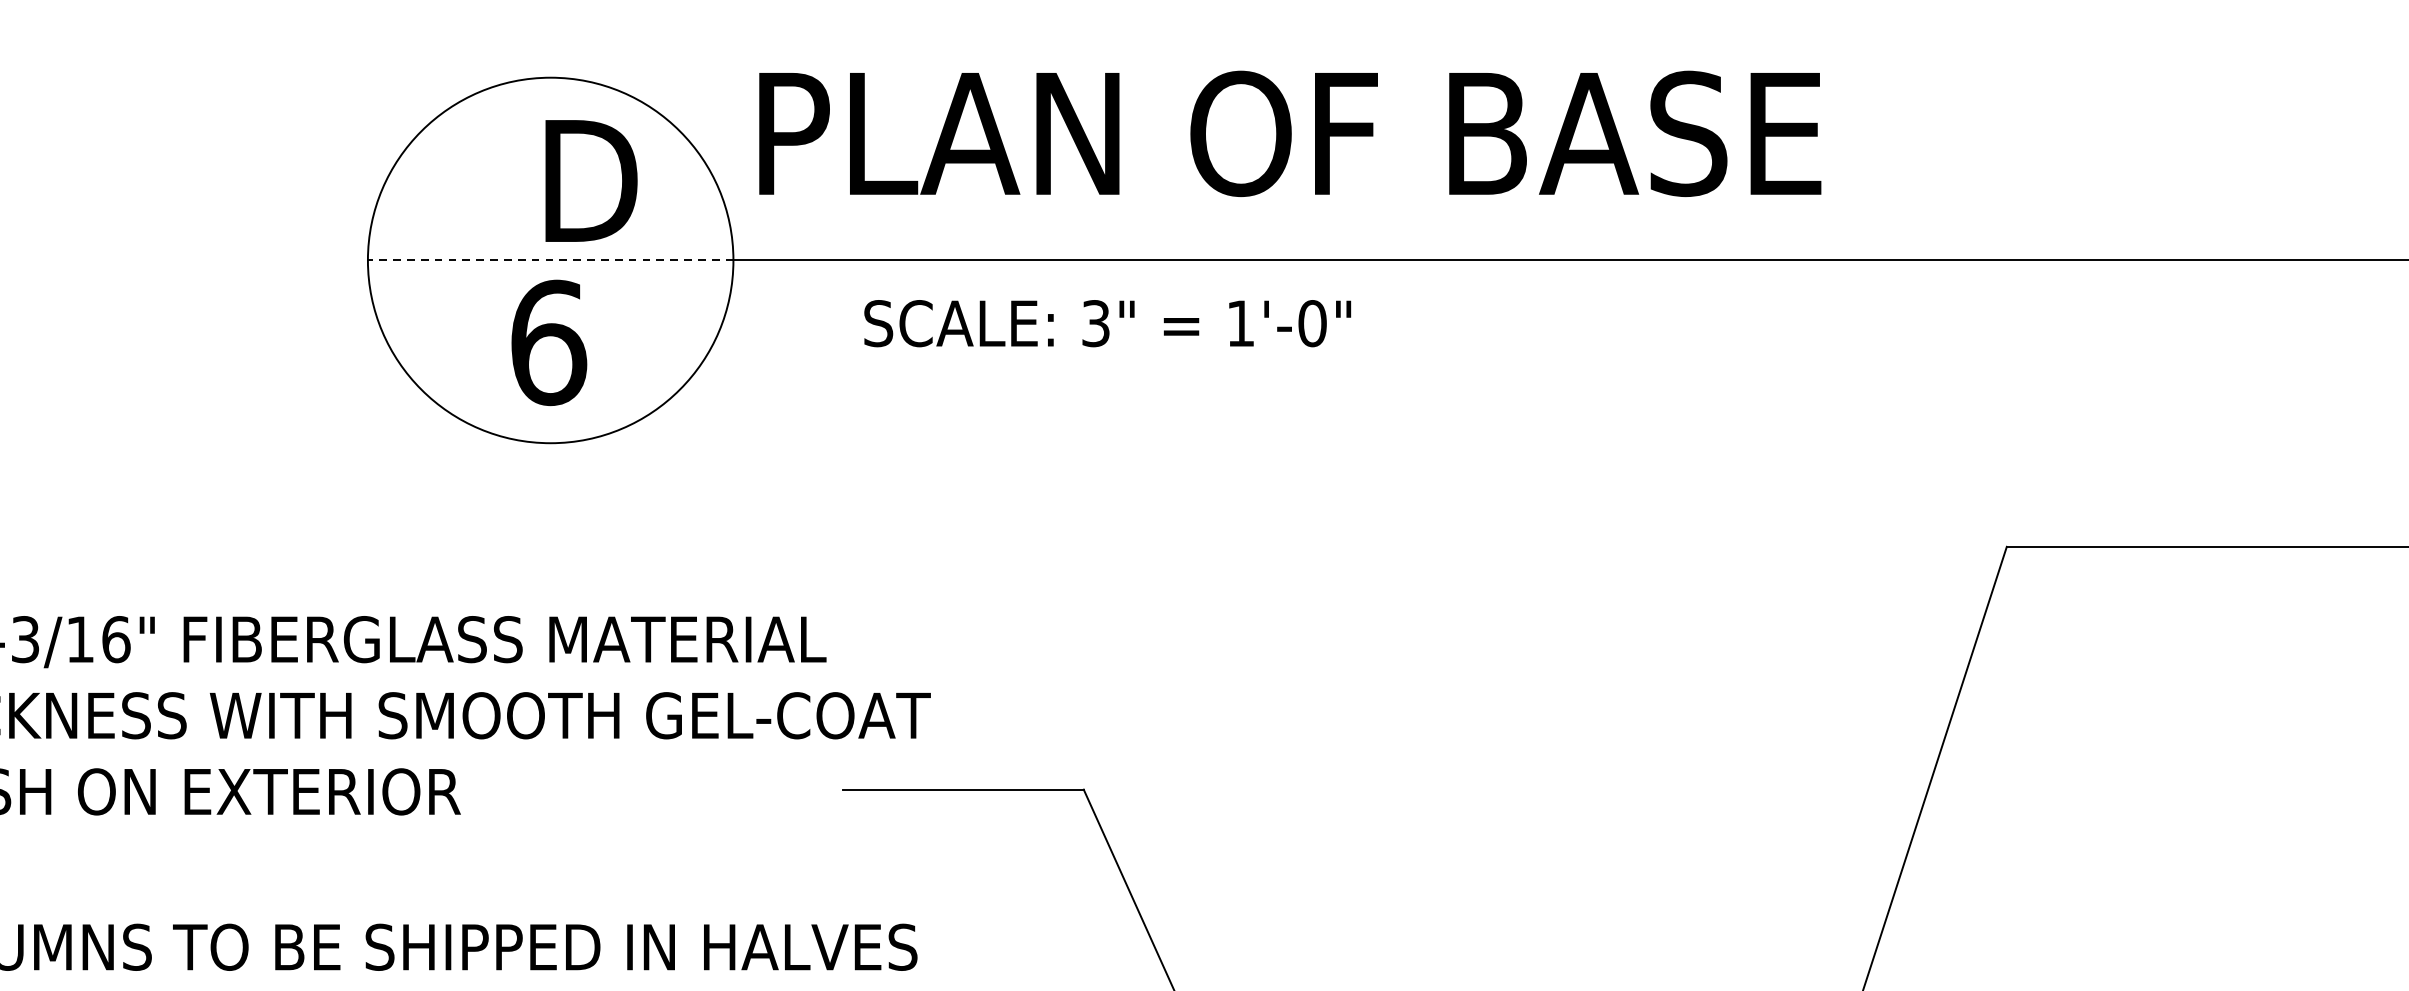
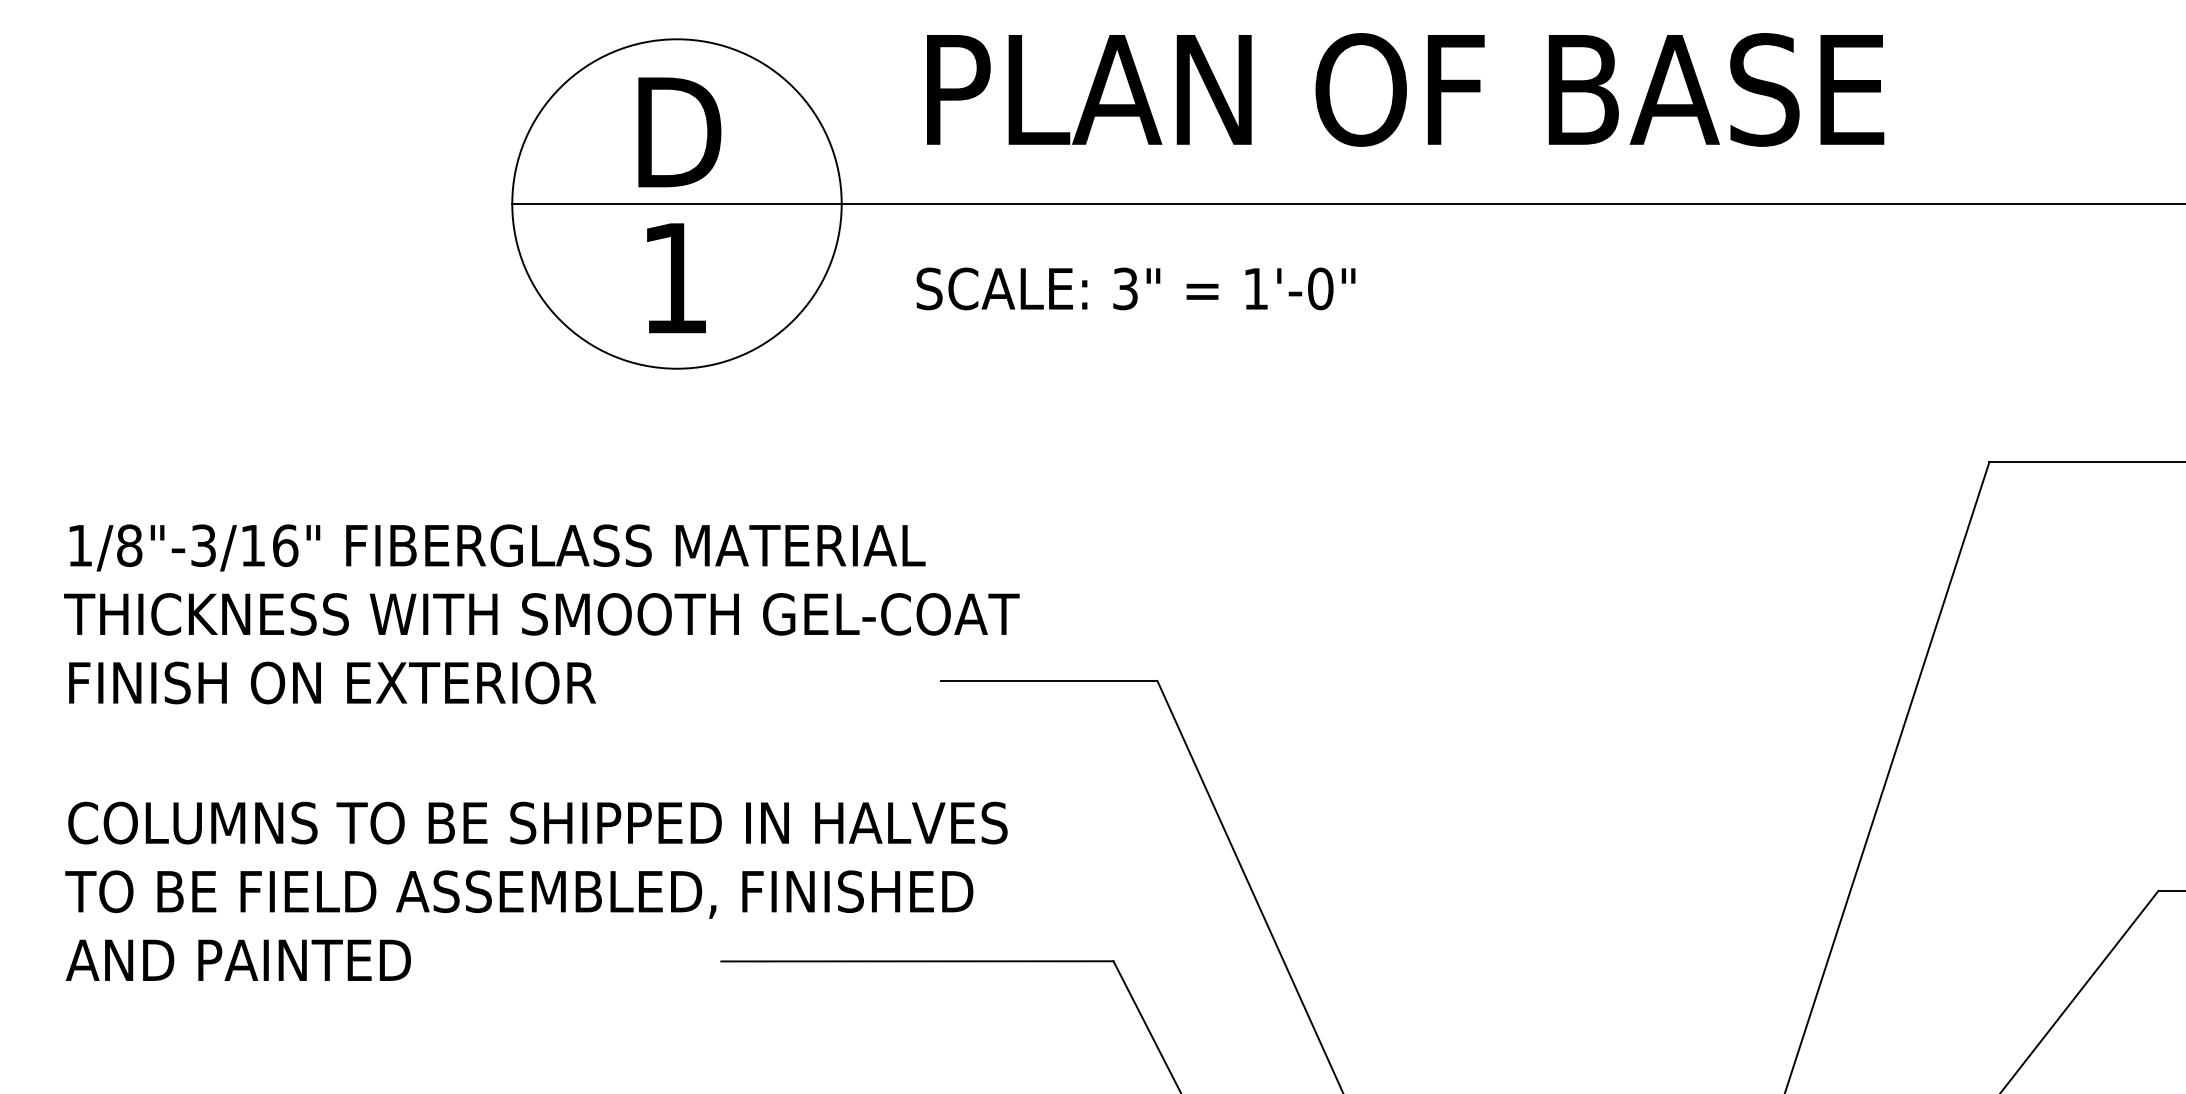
text: (1290, 133) -> (1405, 89), moved
text: (591, 181) -> (679, 132), moved
line: (550, 260) -> (676, 204), dashed -> solid
text: (1107, 323) -> (1135, 288), moved
text: (549, 343) -> (675, 278), 6 -> 1

